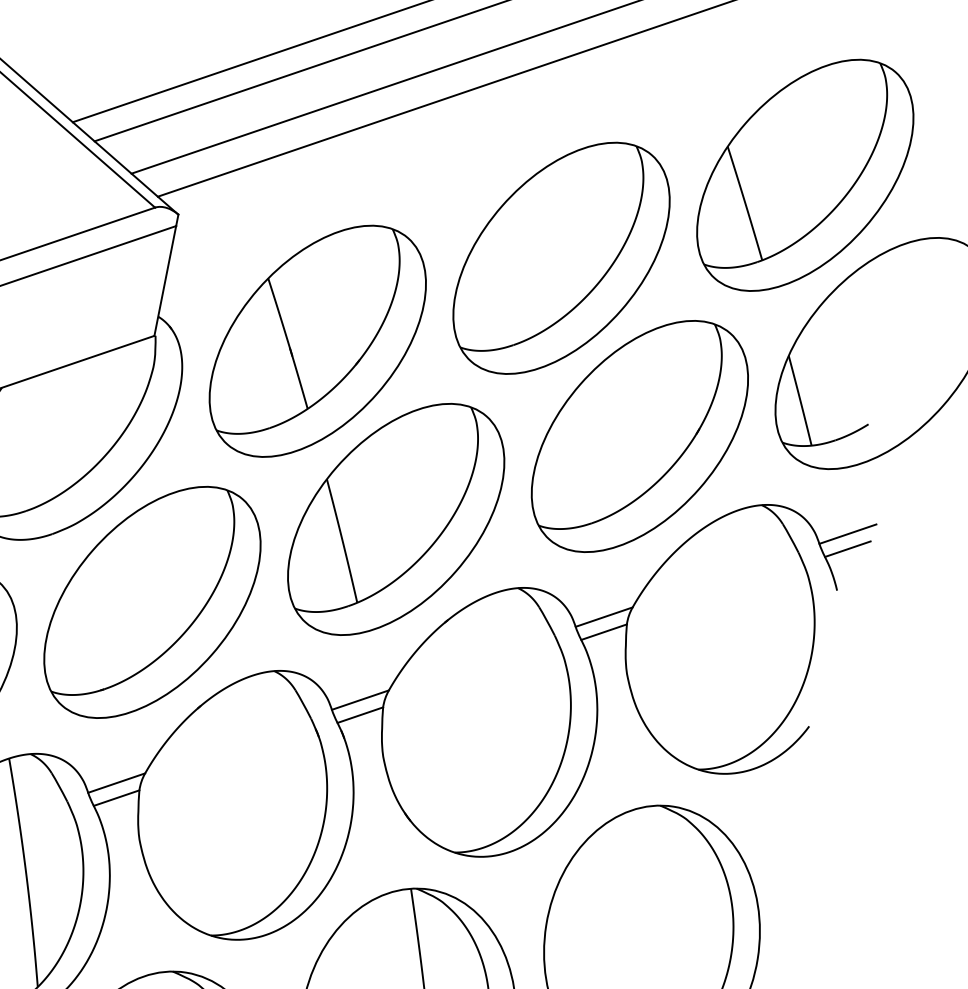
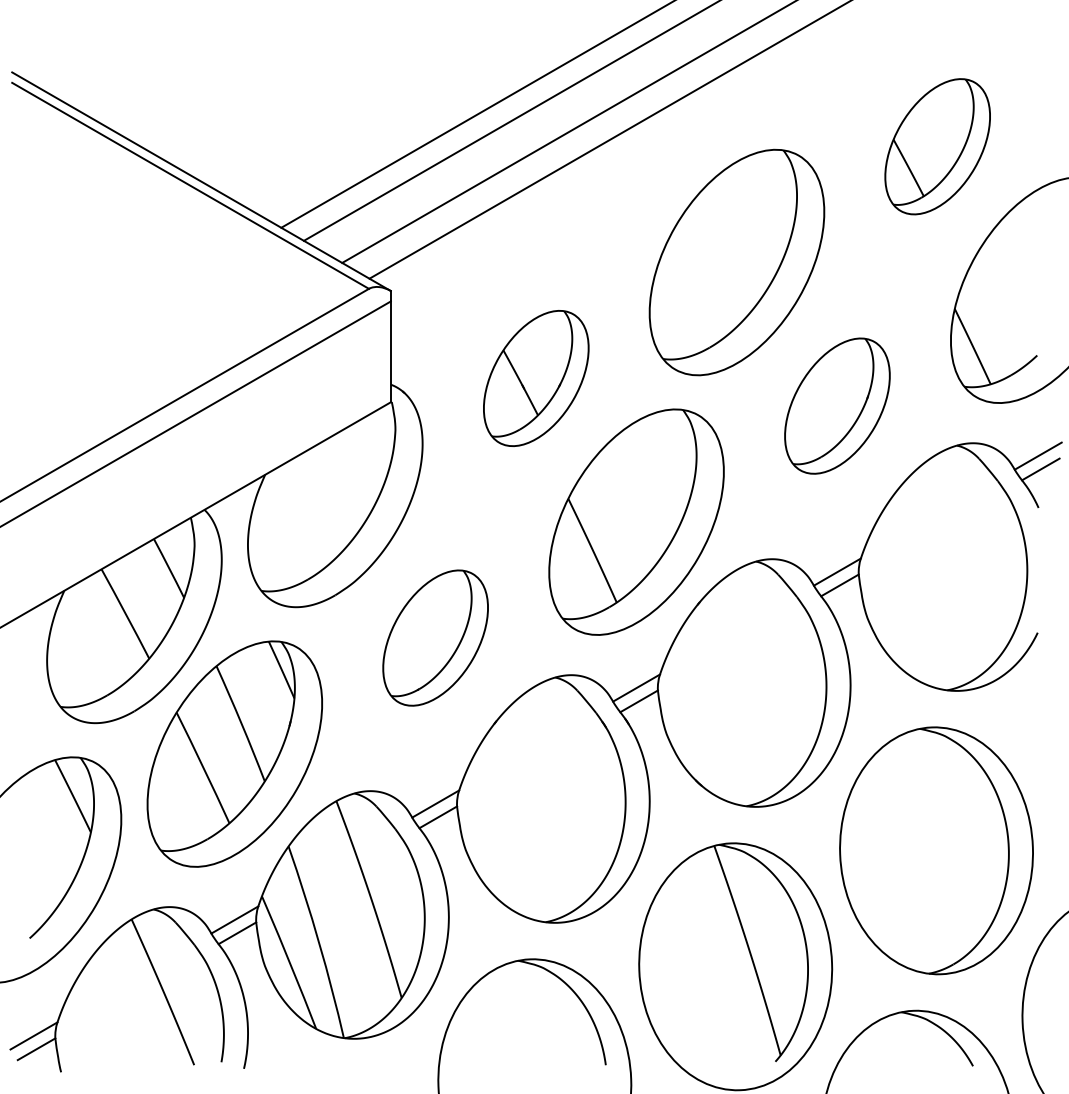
part: (804, 175) -> (937, 146), size x0.6
part: (318, 341) -> (536, 378), size x0.6
part: (640, 435) -> (837, 405), size x0.6
part: (152, 601) -> (435, 637), size x0.6

